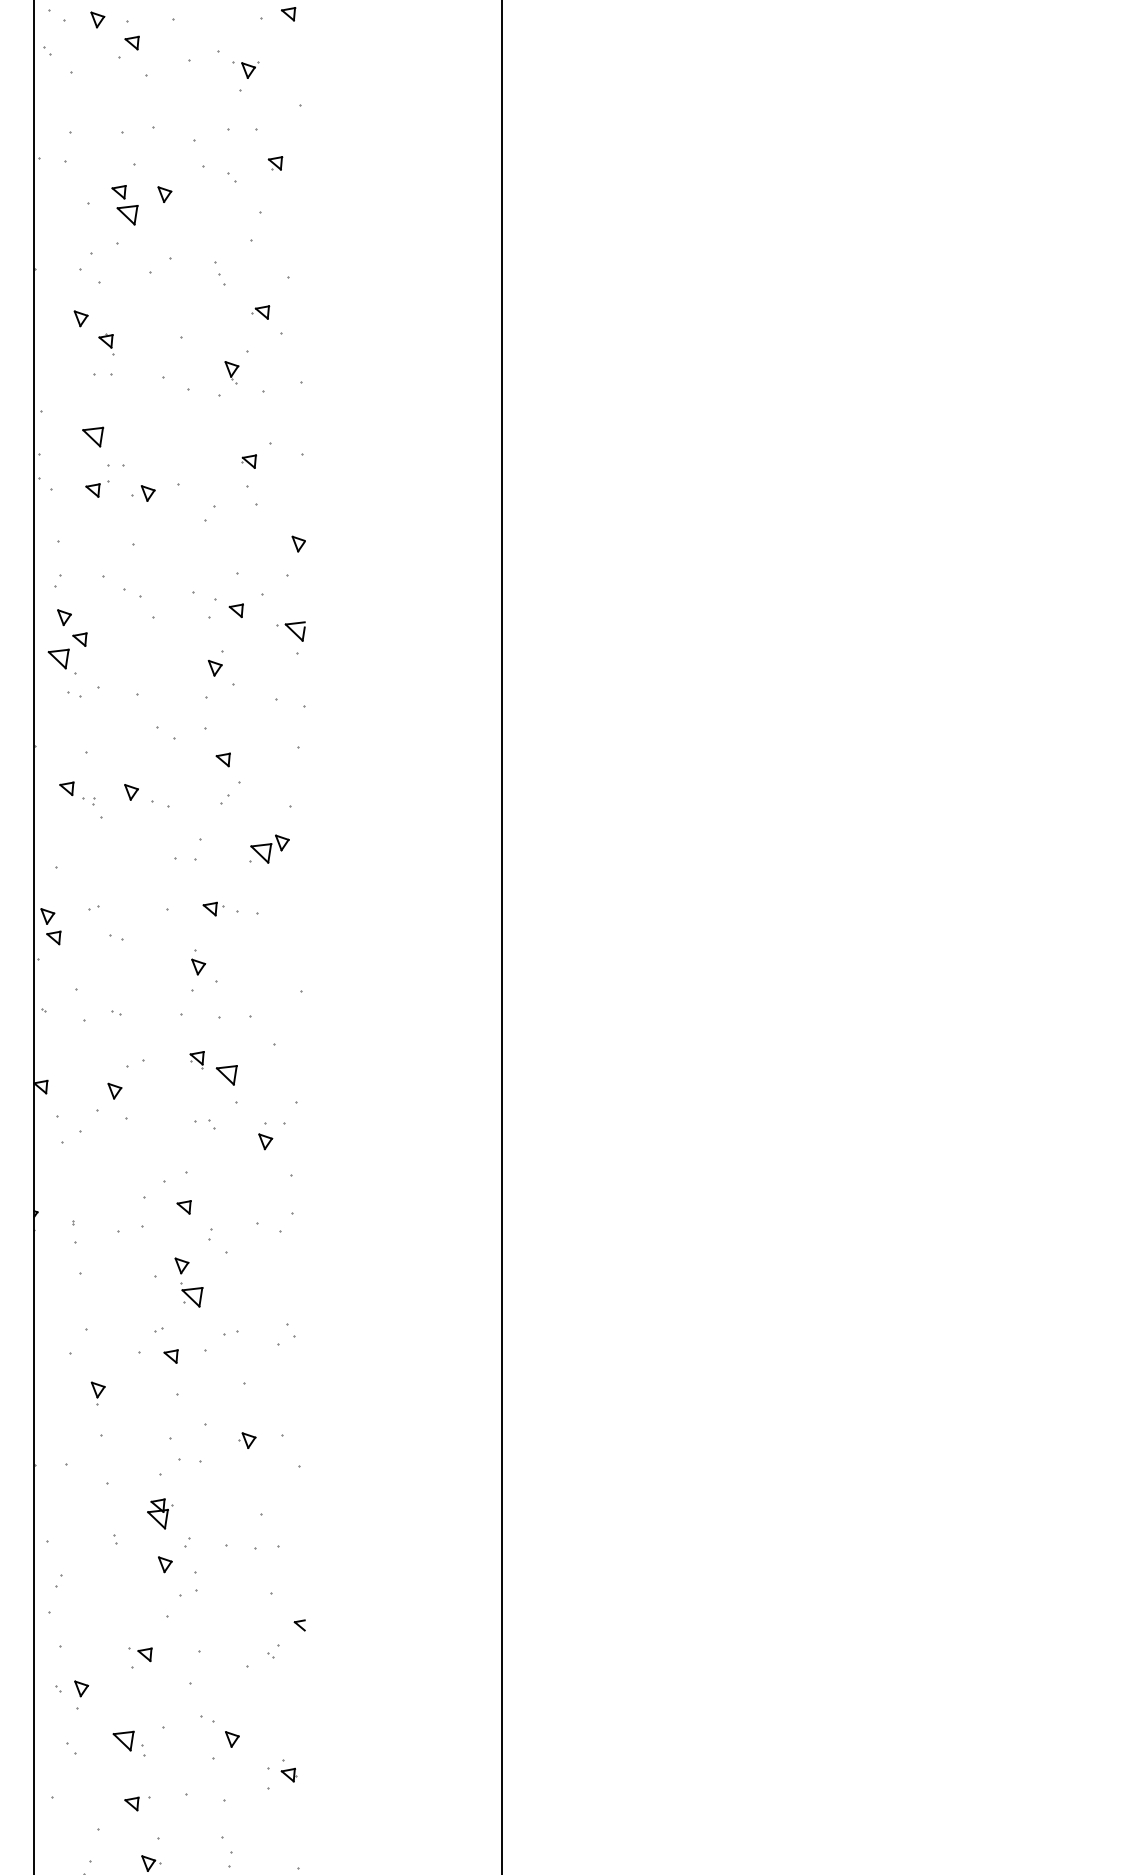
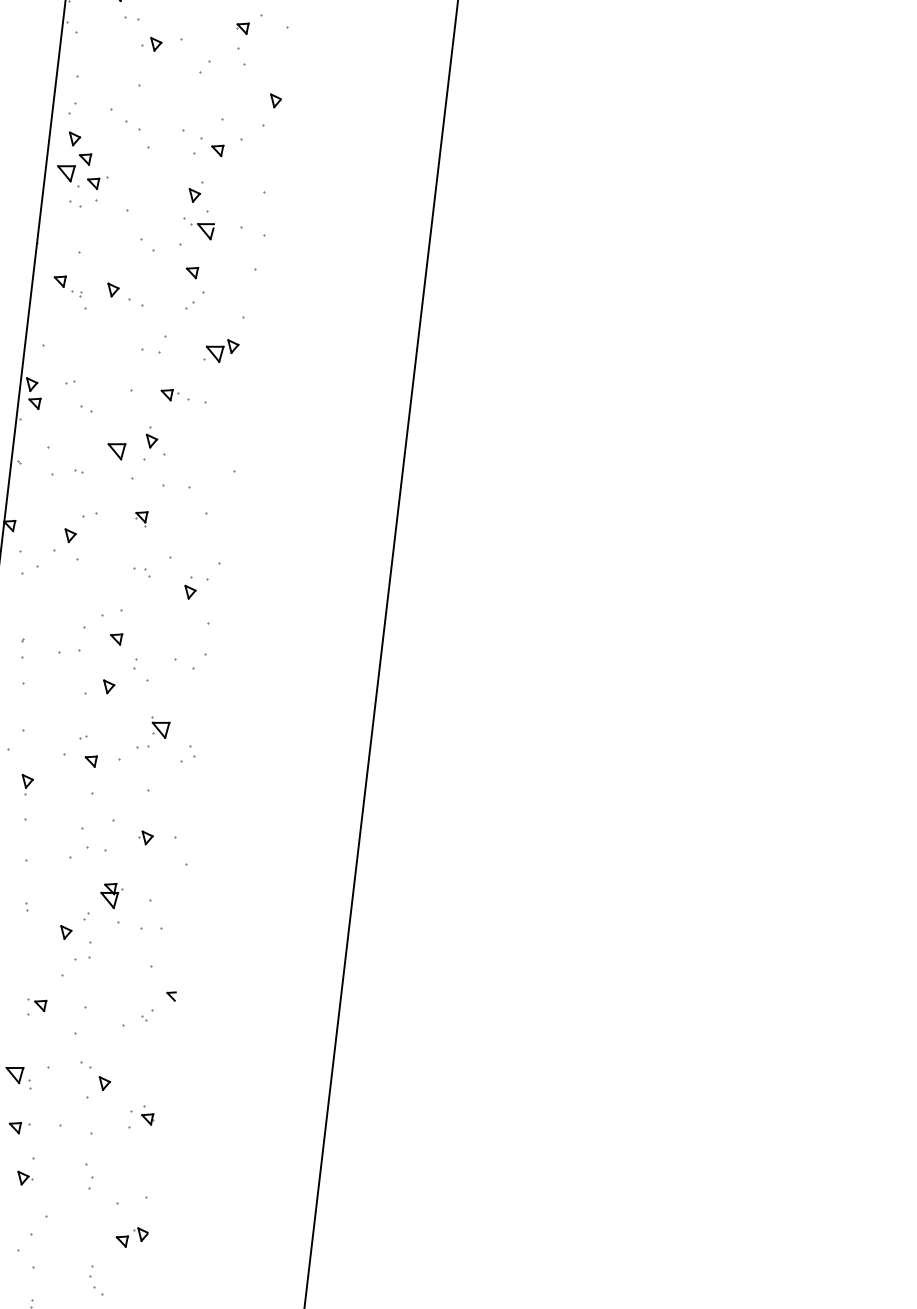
part: (97, 488) -> (97, 182), moved
part: (290, 631) -> (201, 230), moved
part: (226, 1075) -> (115, 451), moved
part: (191, 1294) -> (159, 727), moved
part: (160, 1513) -> (111, 895), moved

